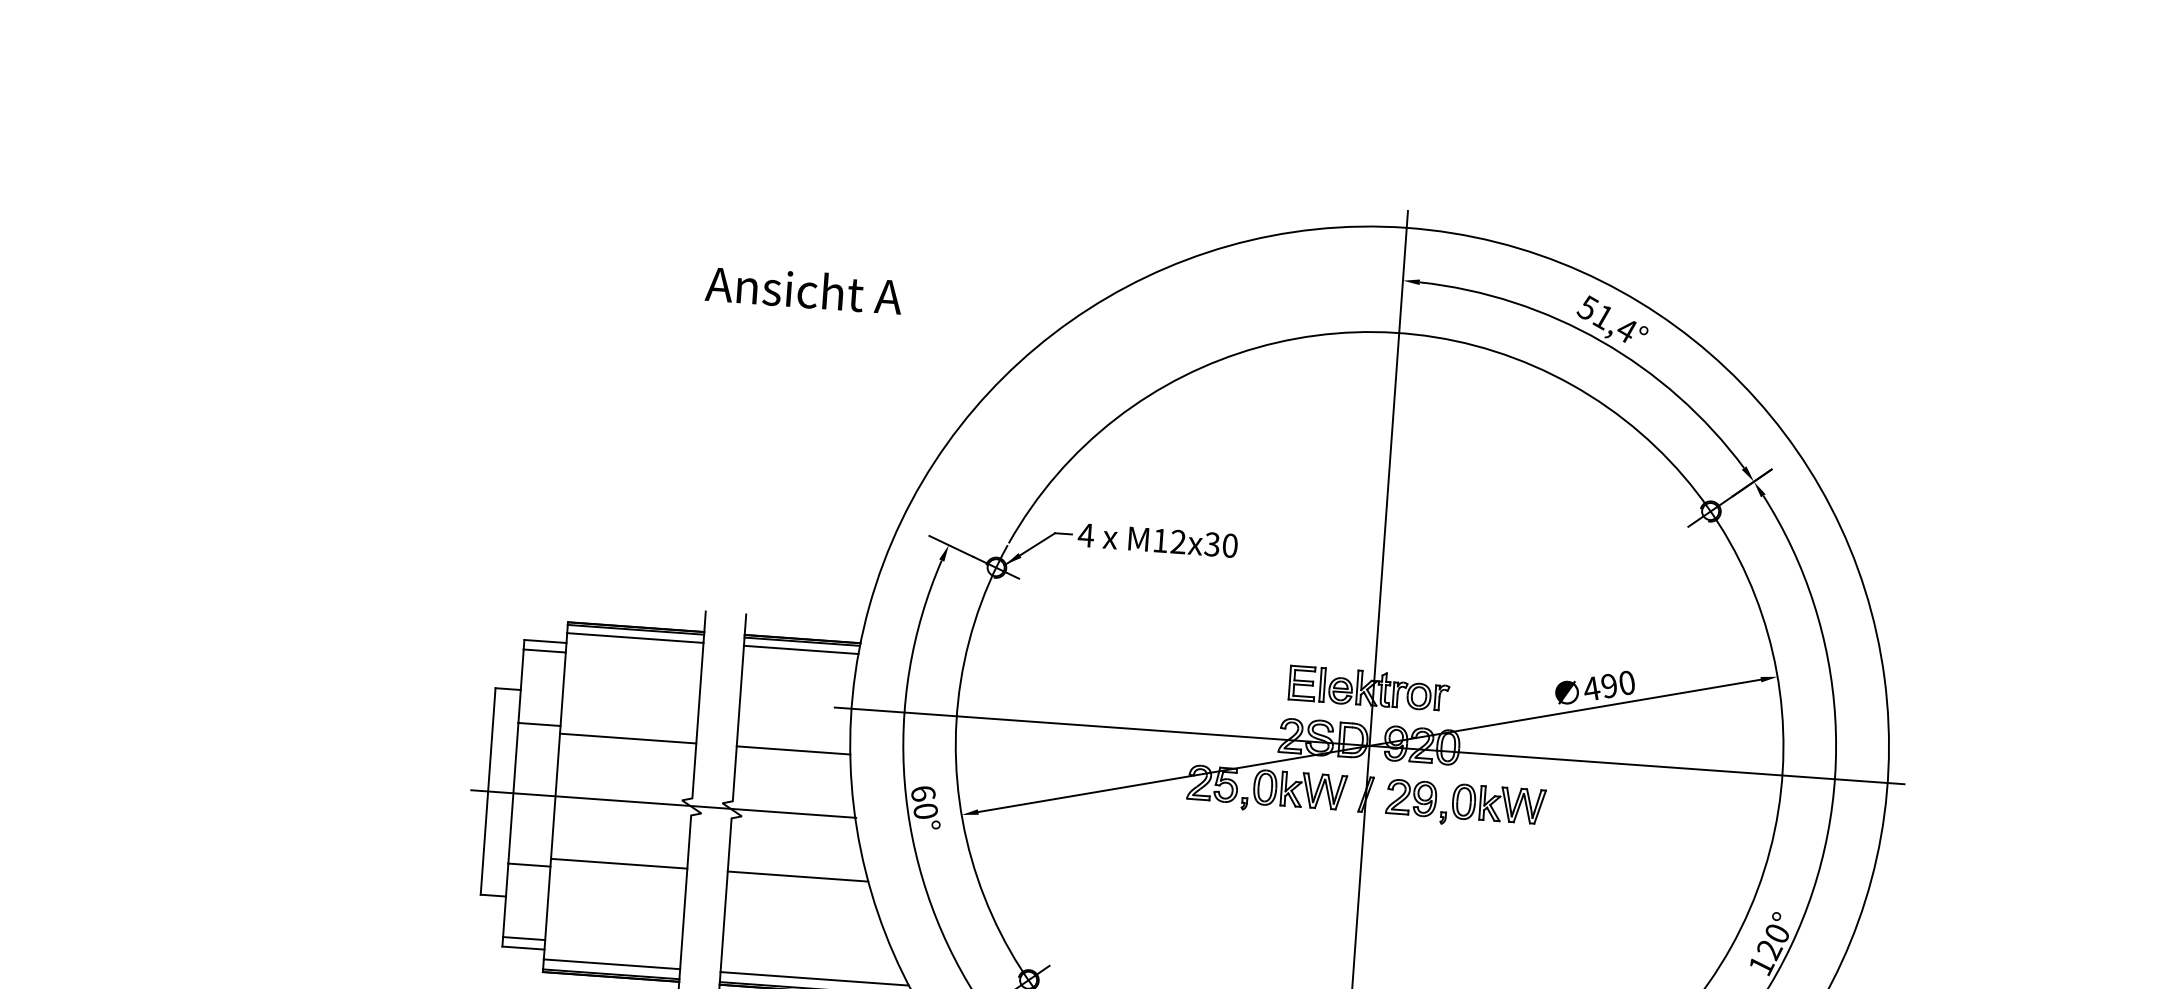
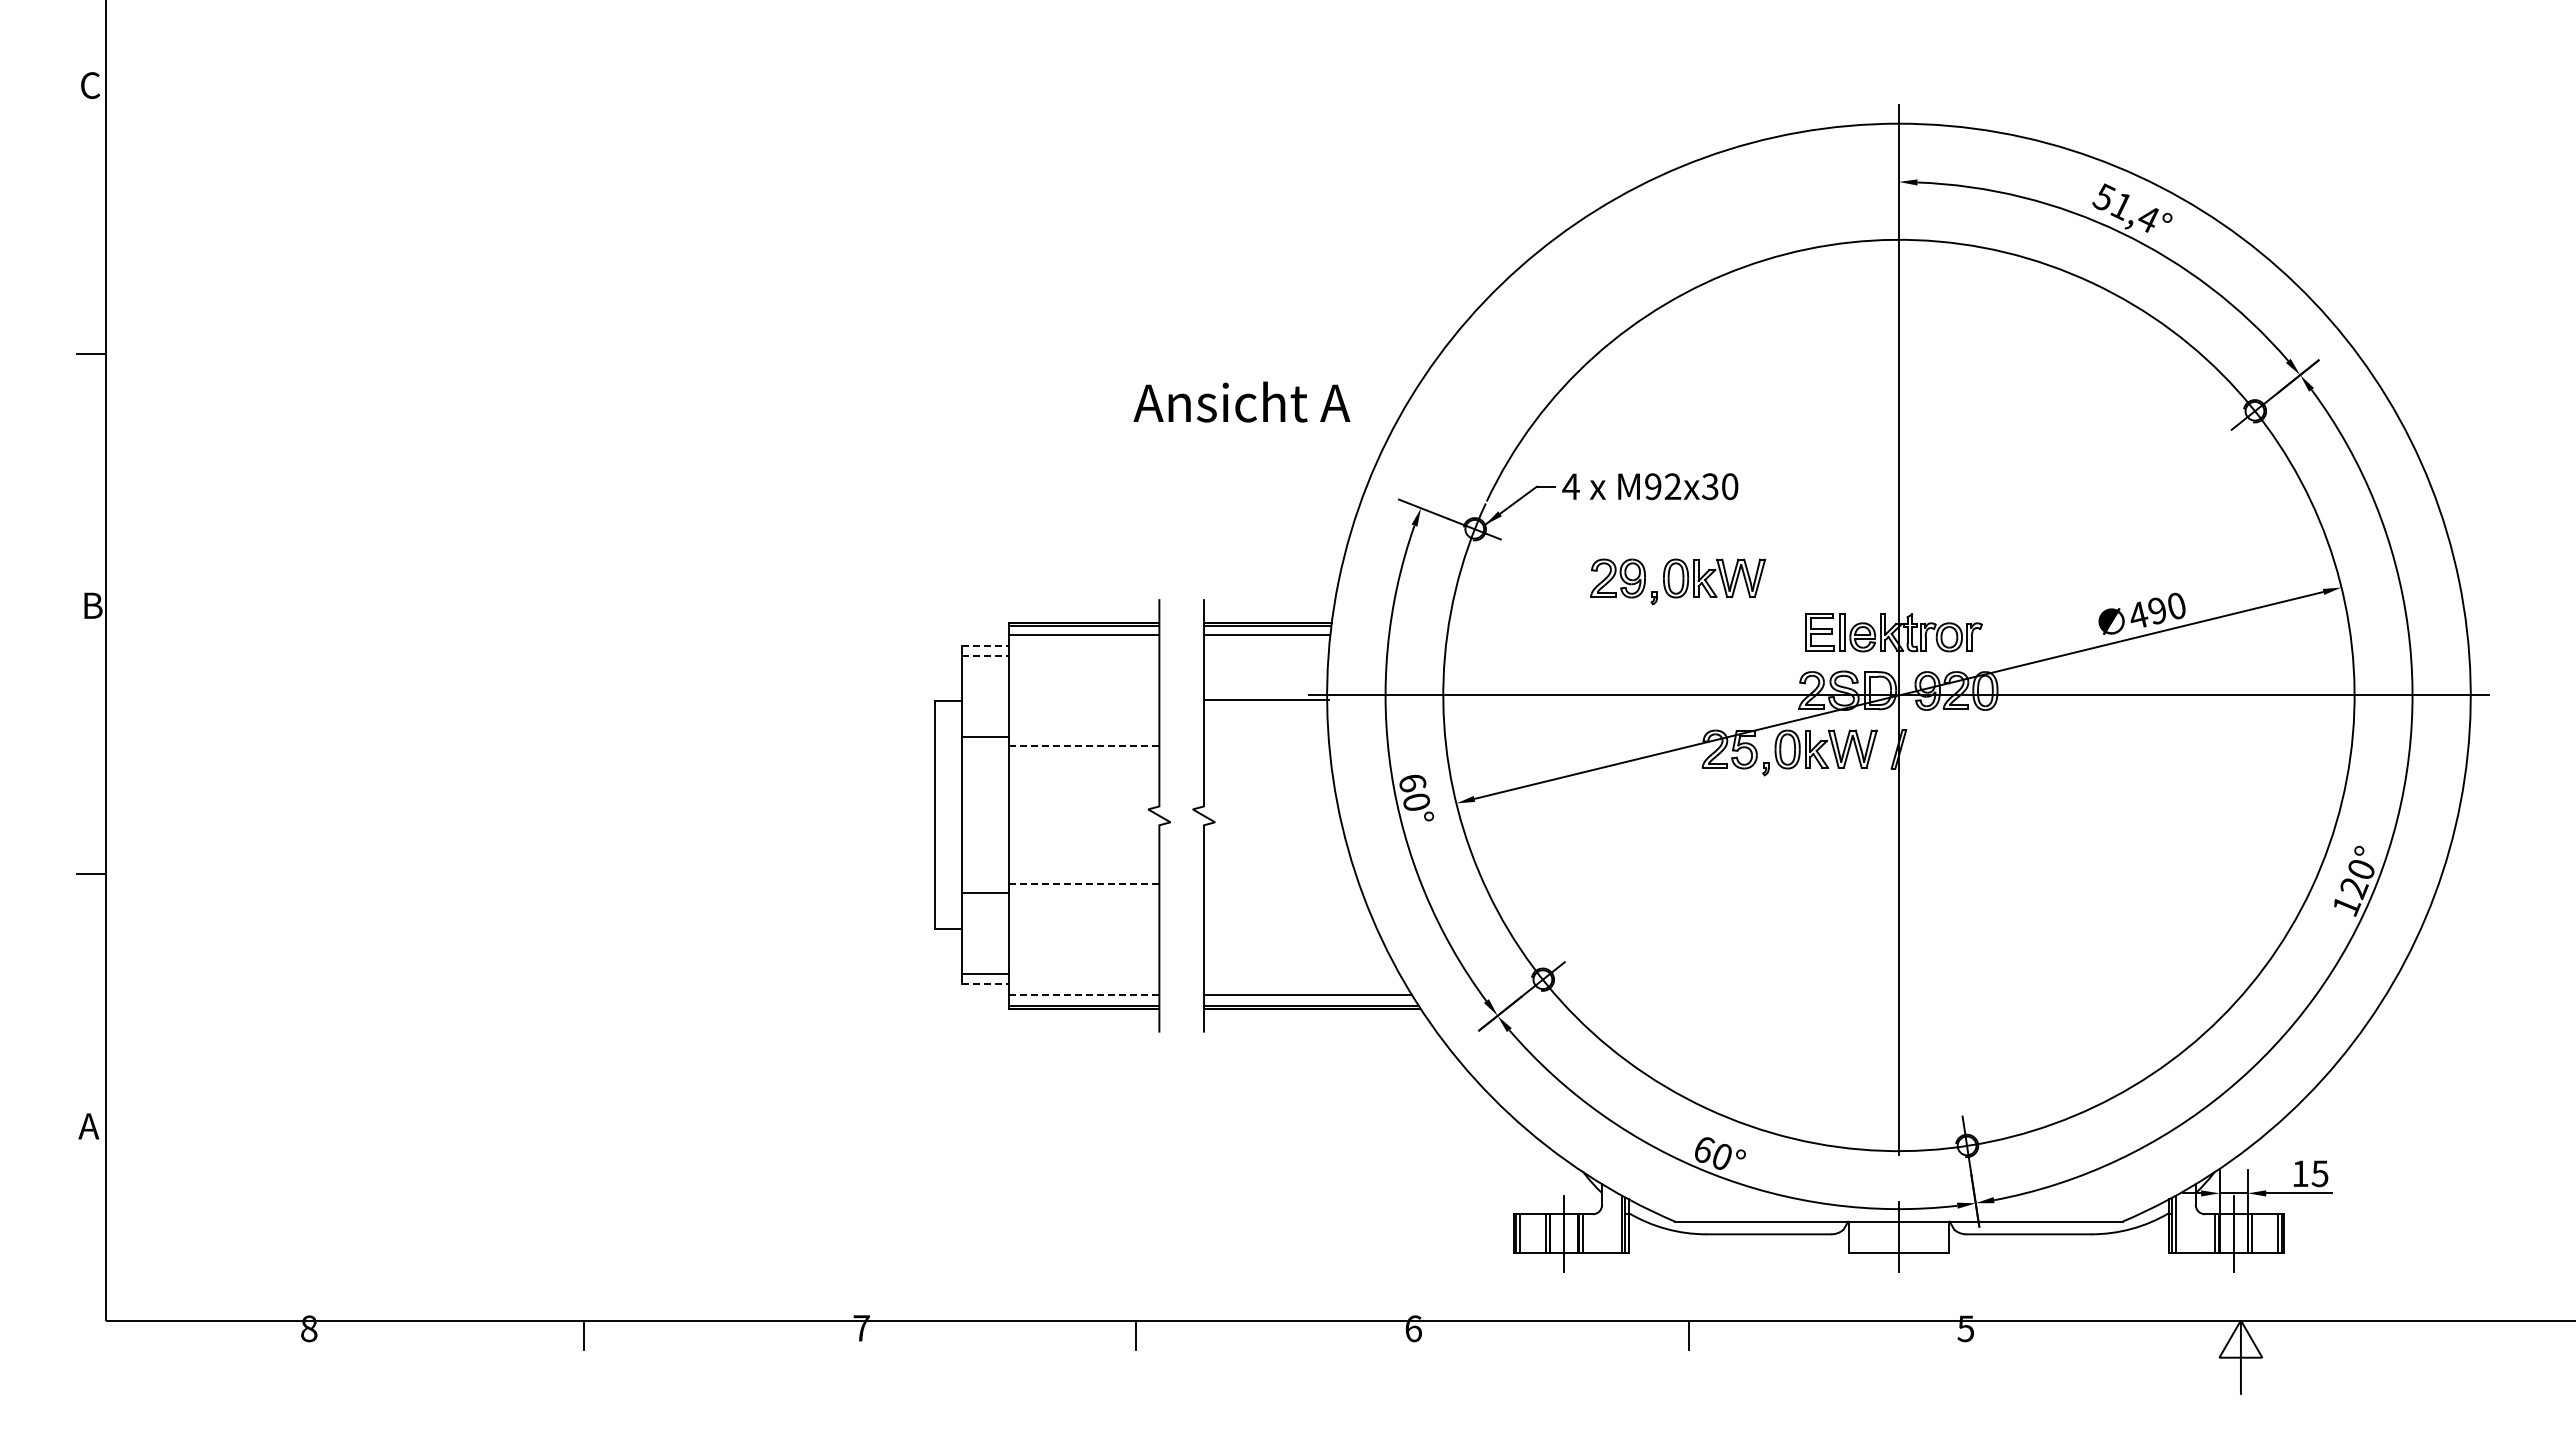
text: (803, 289) -> (1241, 401), moved
text: (1160, 540) -> (1653, 486), M12x30 -> M92x30
line: (546, 641) -> (986, 645), solid -> dashed
line: (545, 651) -> (986, 656), solid -> dashed
line: (628, 738) -> (1084, 745), solid -> dashed
line: (793, 750) -> (1266, 699), moved
line: (662, 803) -> (1127, 814), removed
part: (1466, 804) -> (1678, 581), moved
line: (619, 863) -> (1084, 883), solid -> dashed
line: (798, 876) -> (1281, 883), removed
line: (524, 948) -> (986, 984), solid -> dashed
line: (612, 963) -> (1084, 994), solid -> dashed

